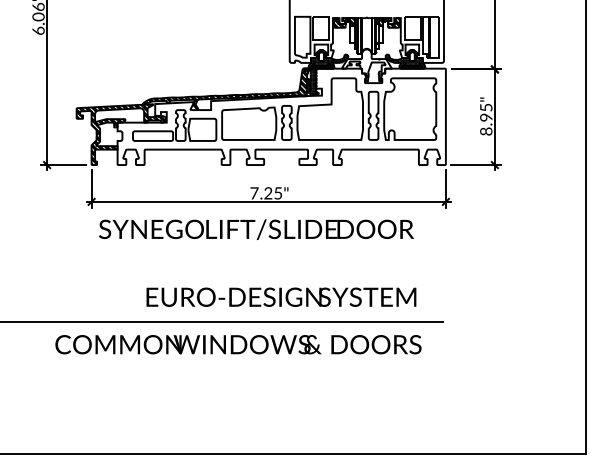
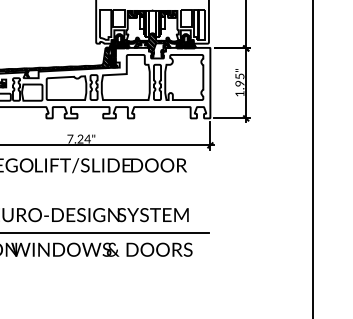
hatch: (366, 65) -> (152, 45), added
text: (486, 131) -> (240, 93), 8.95" -> 1.95"
text: (277, 193) -> (87, 139), 7.25" -> 7.24"

